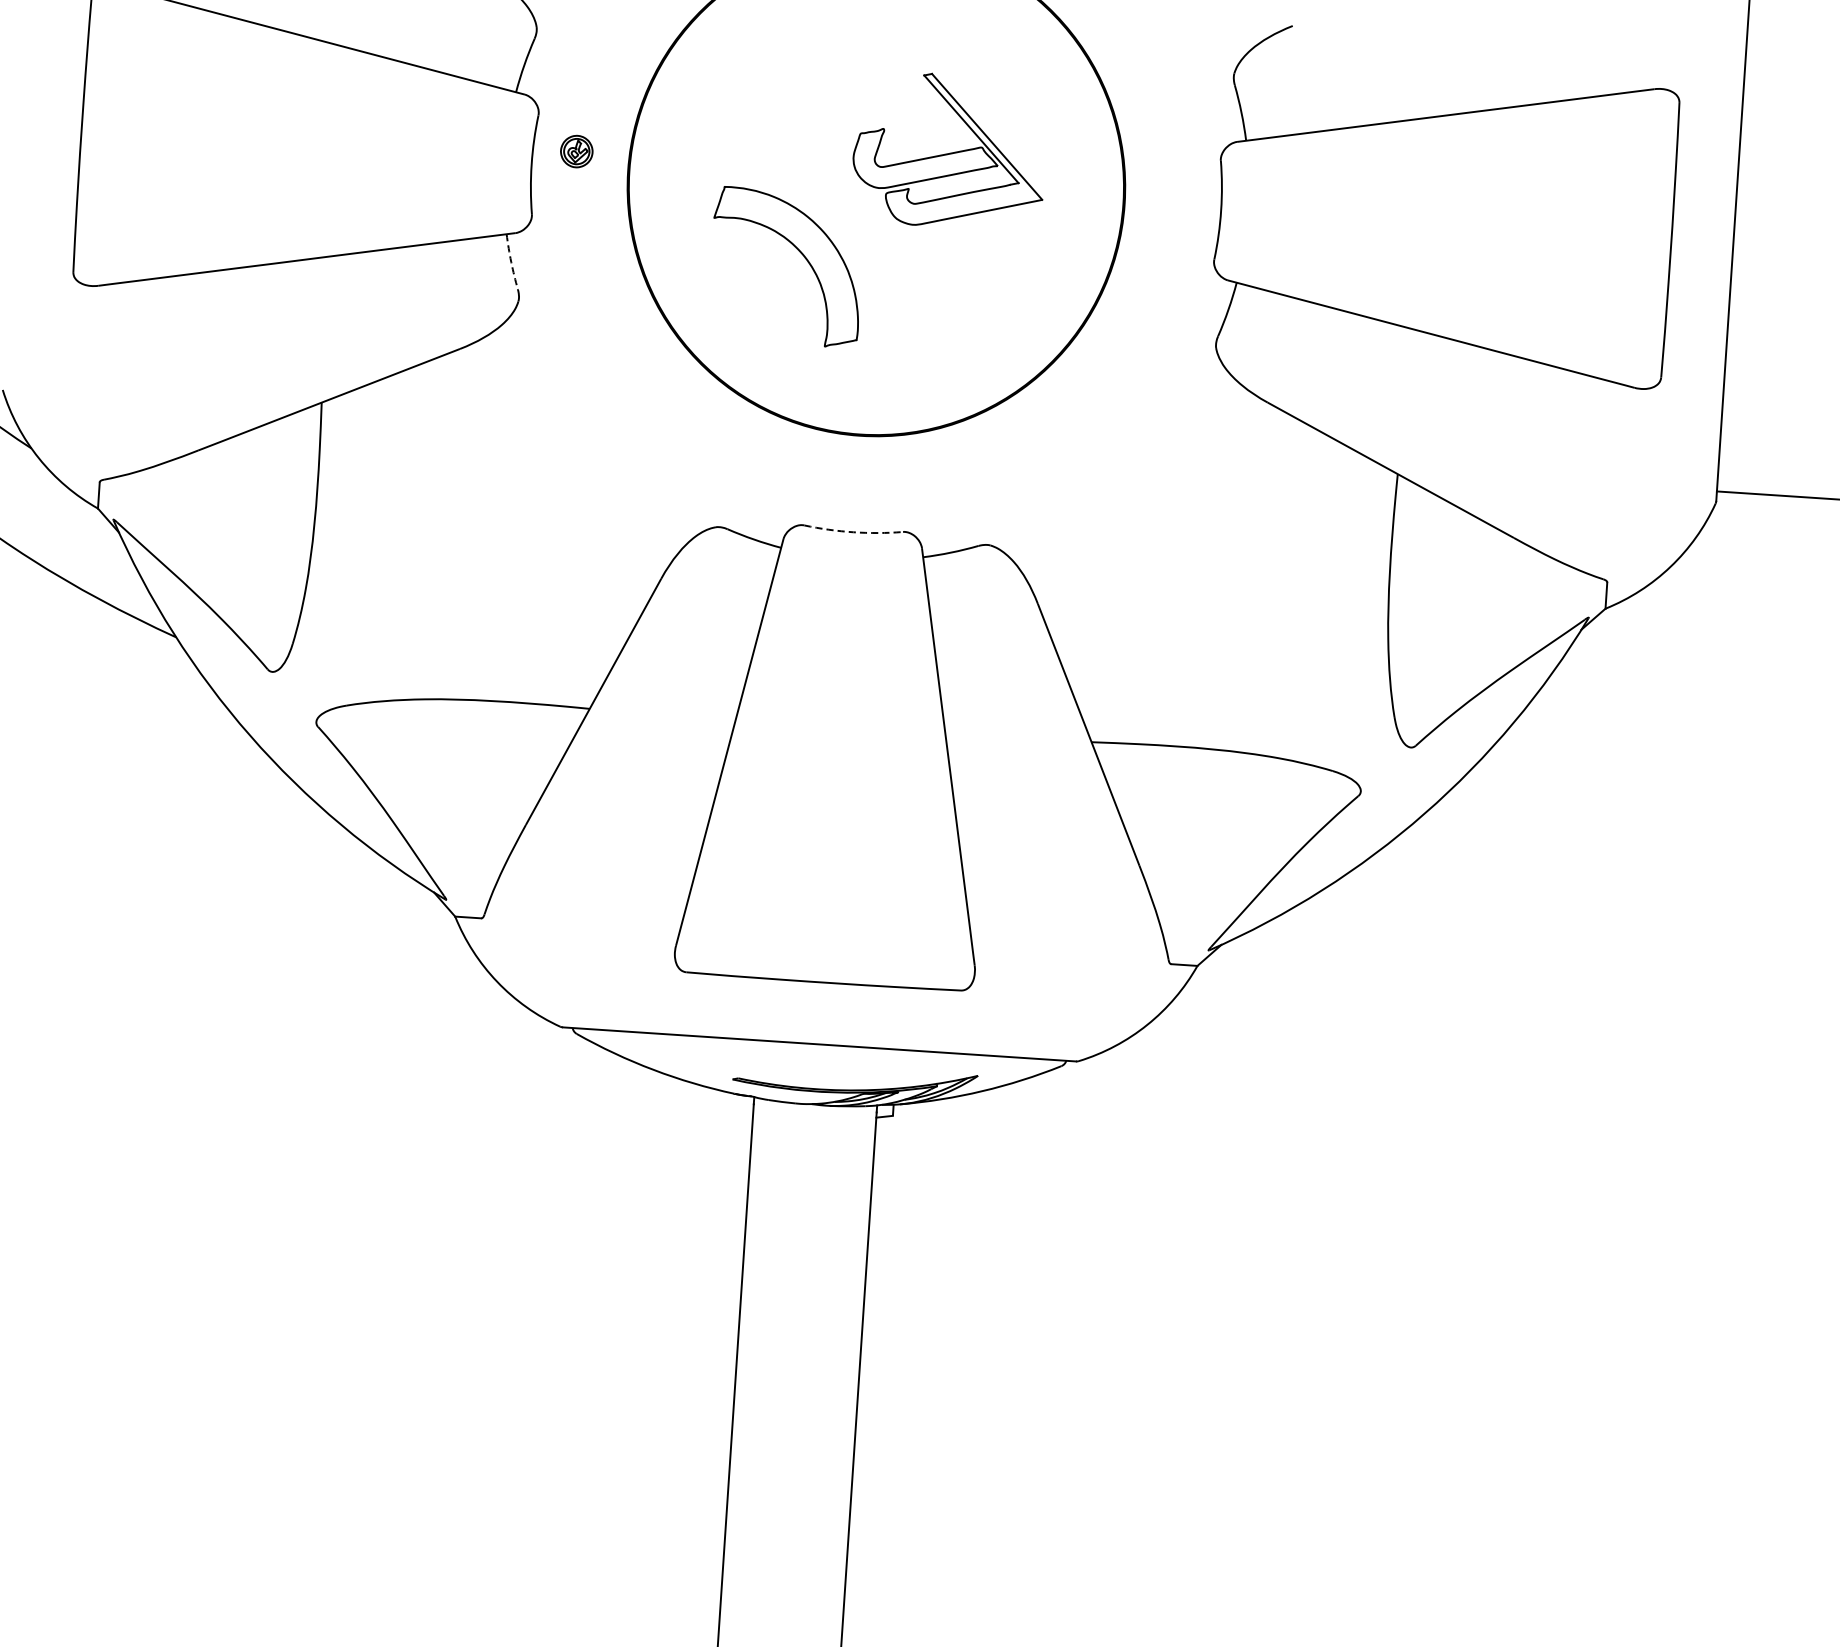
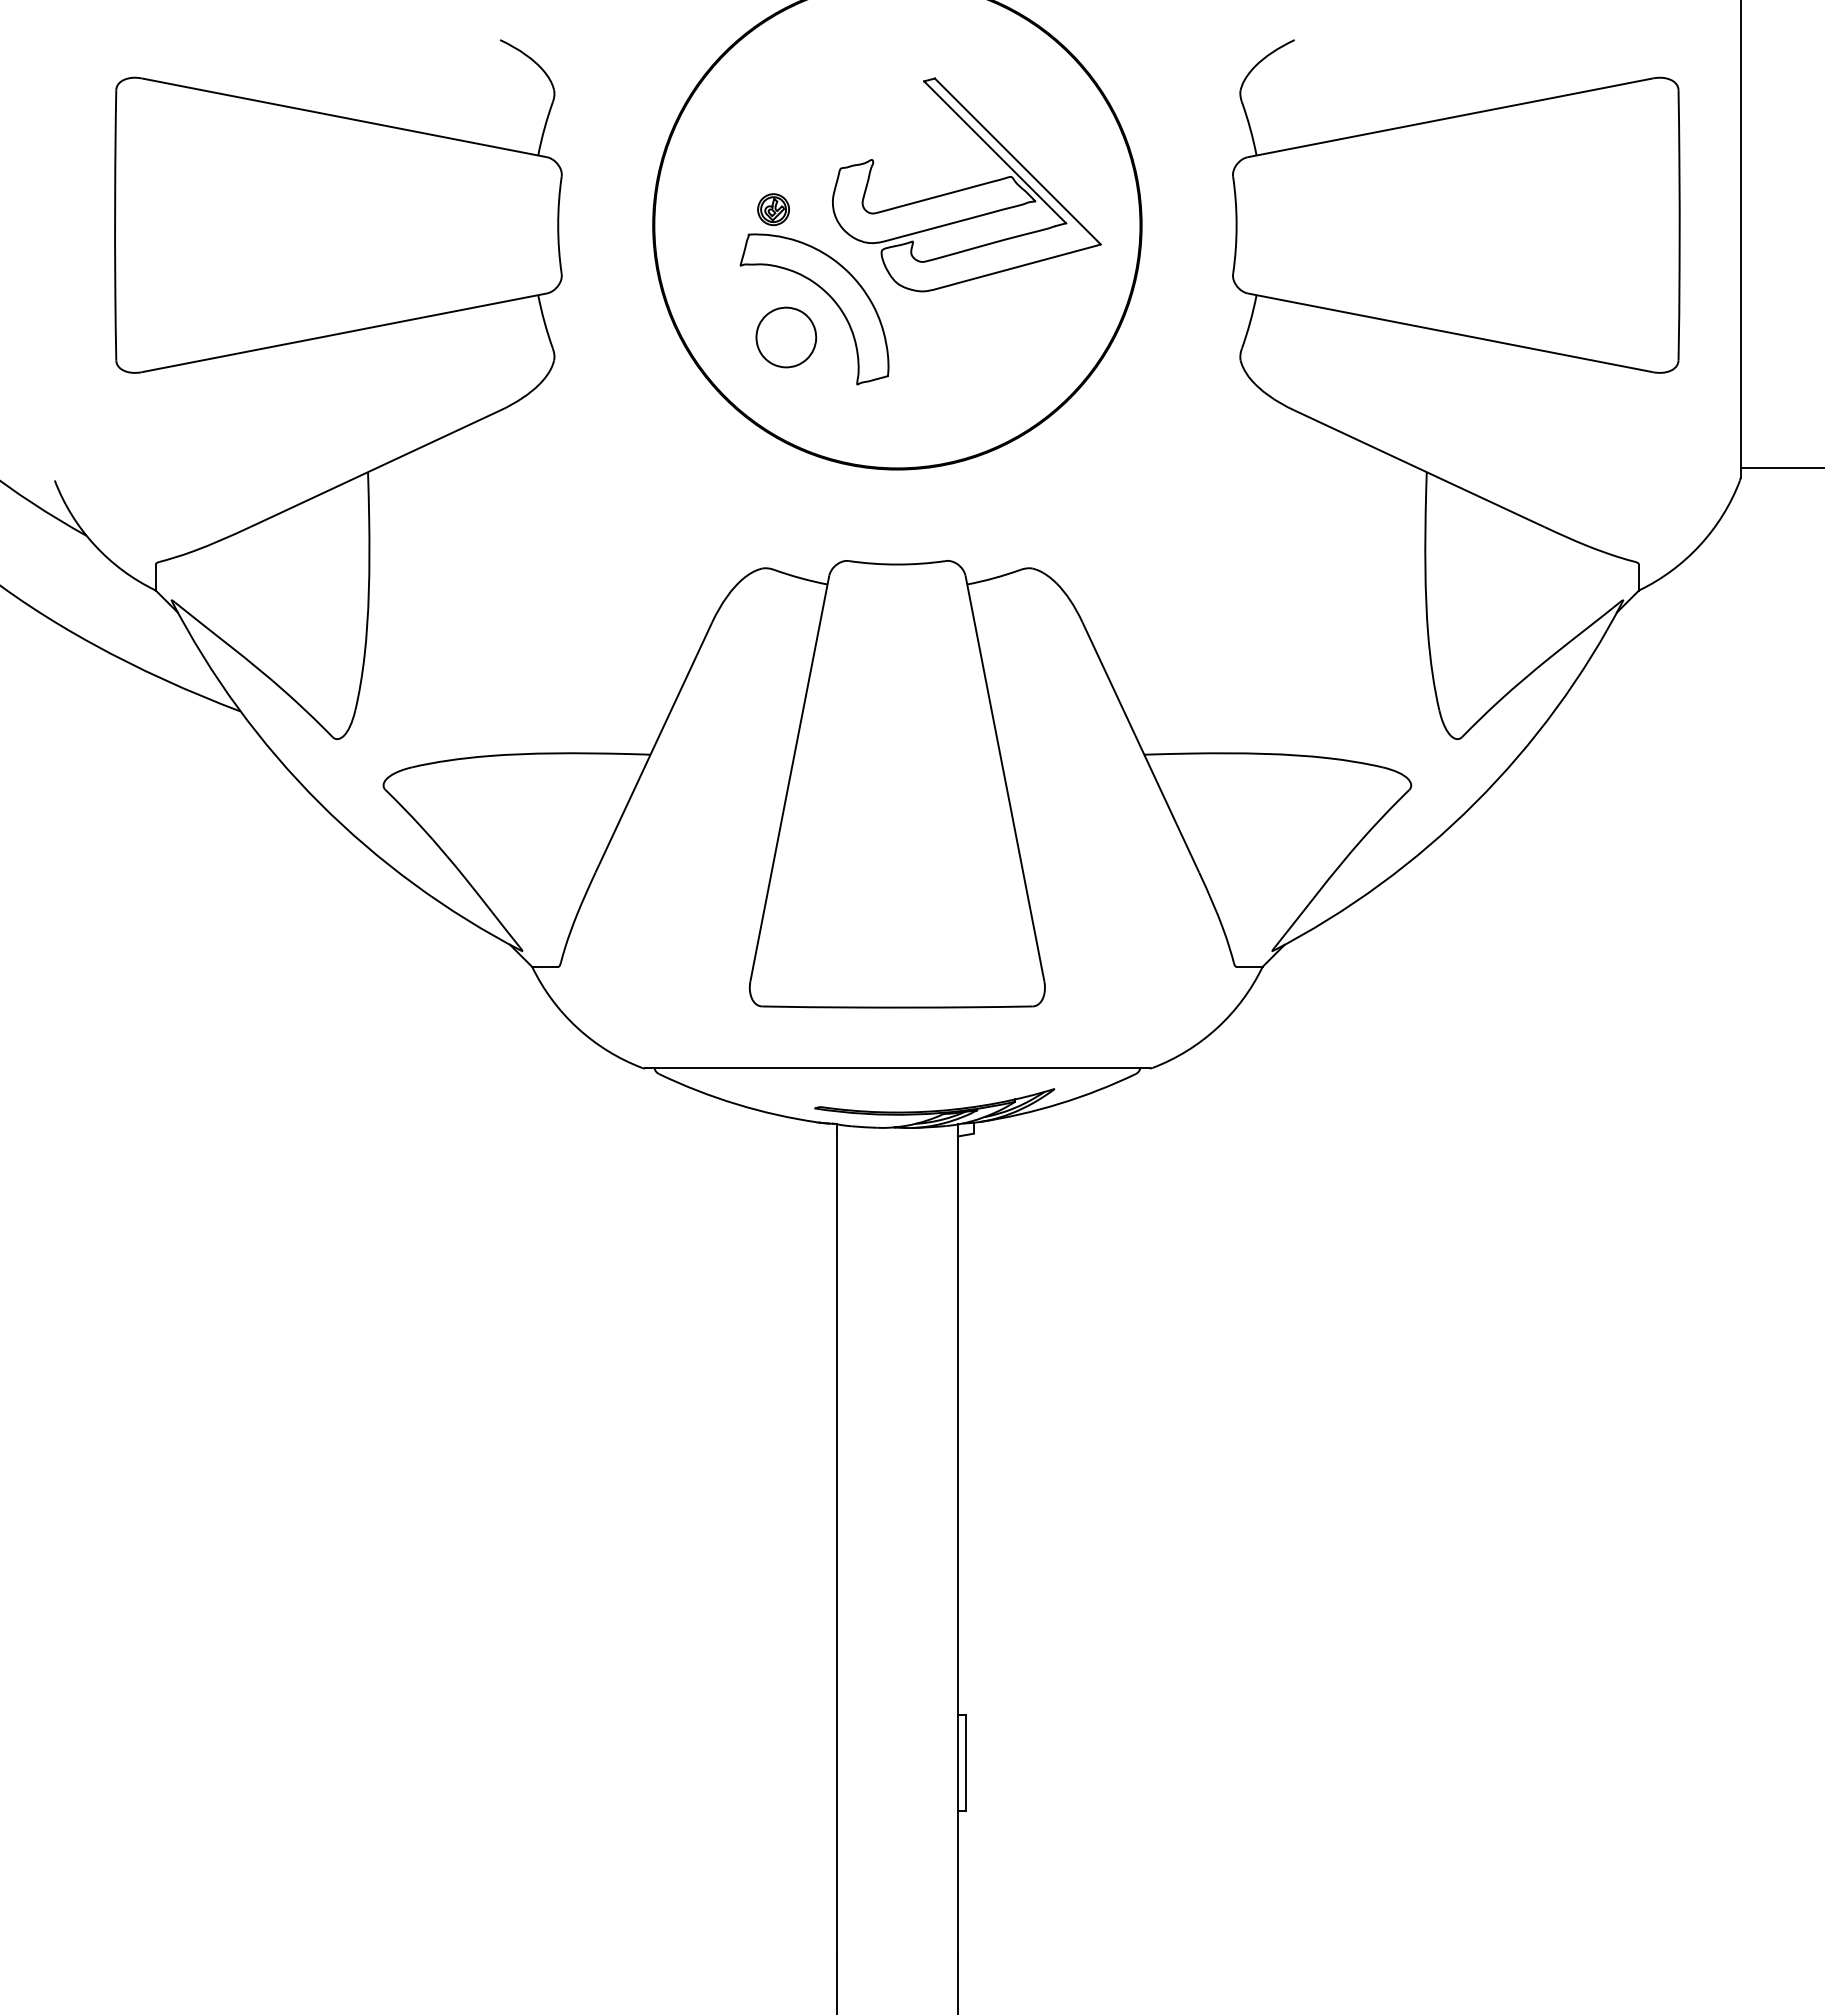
part: (949, 150) -> (966, 184), size x1.43
part: (576, 151) -> (773, 209), moved
arc: (511, 262) -> (544, 322), dashed -> solid
part: (756, 294) -> (786, 337), added
arc: (853, 532) -> (897, 564), dashed -> solid

